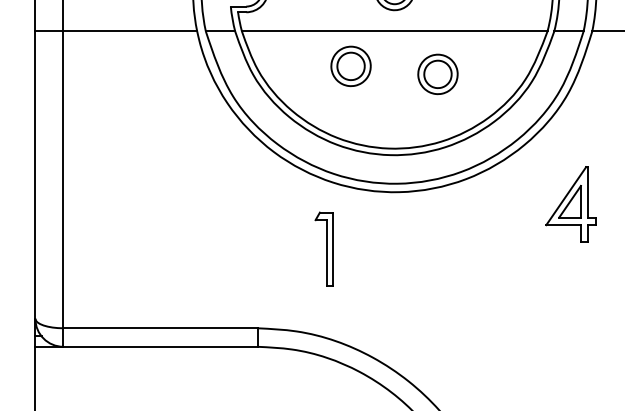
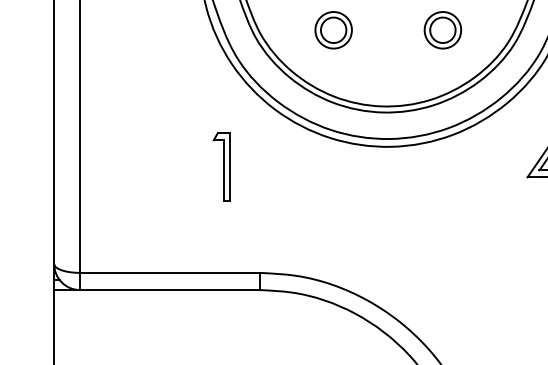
part: (350, 66) -> (333, 30), moved
part: (437, 74) -> (442, 30), moved
part: (323, 248) -> (221, 166), moved

